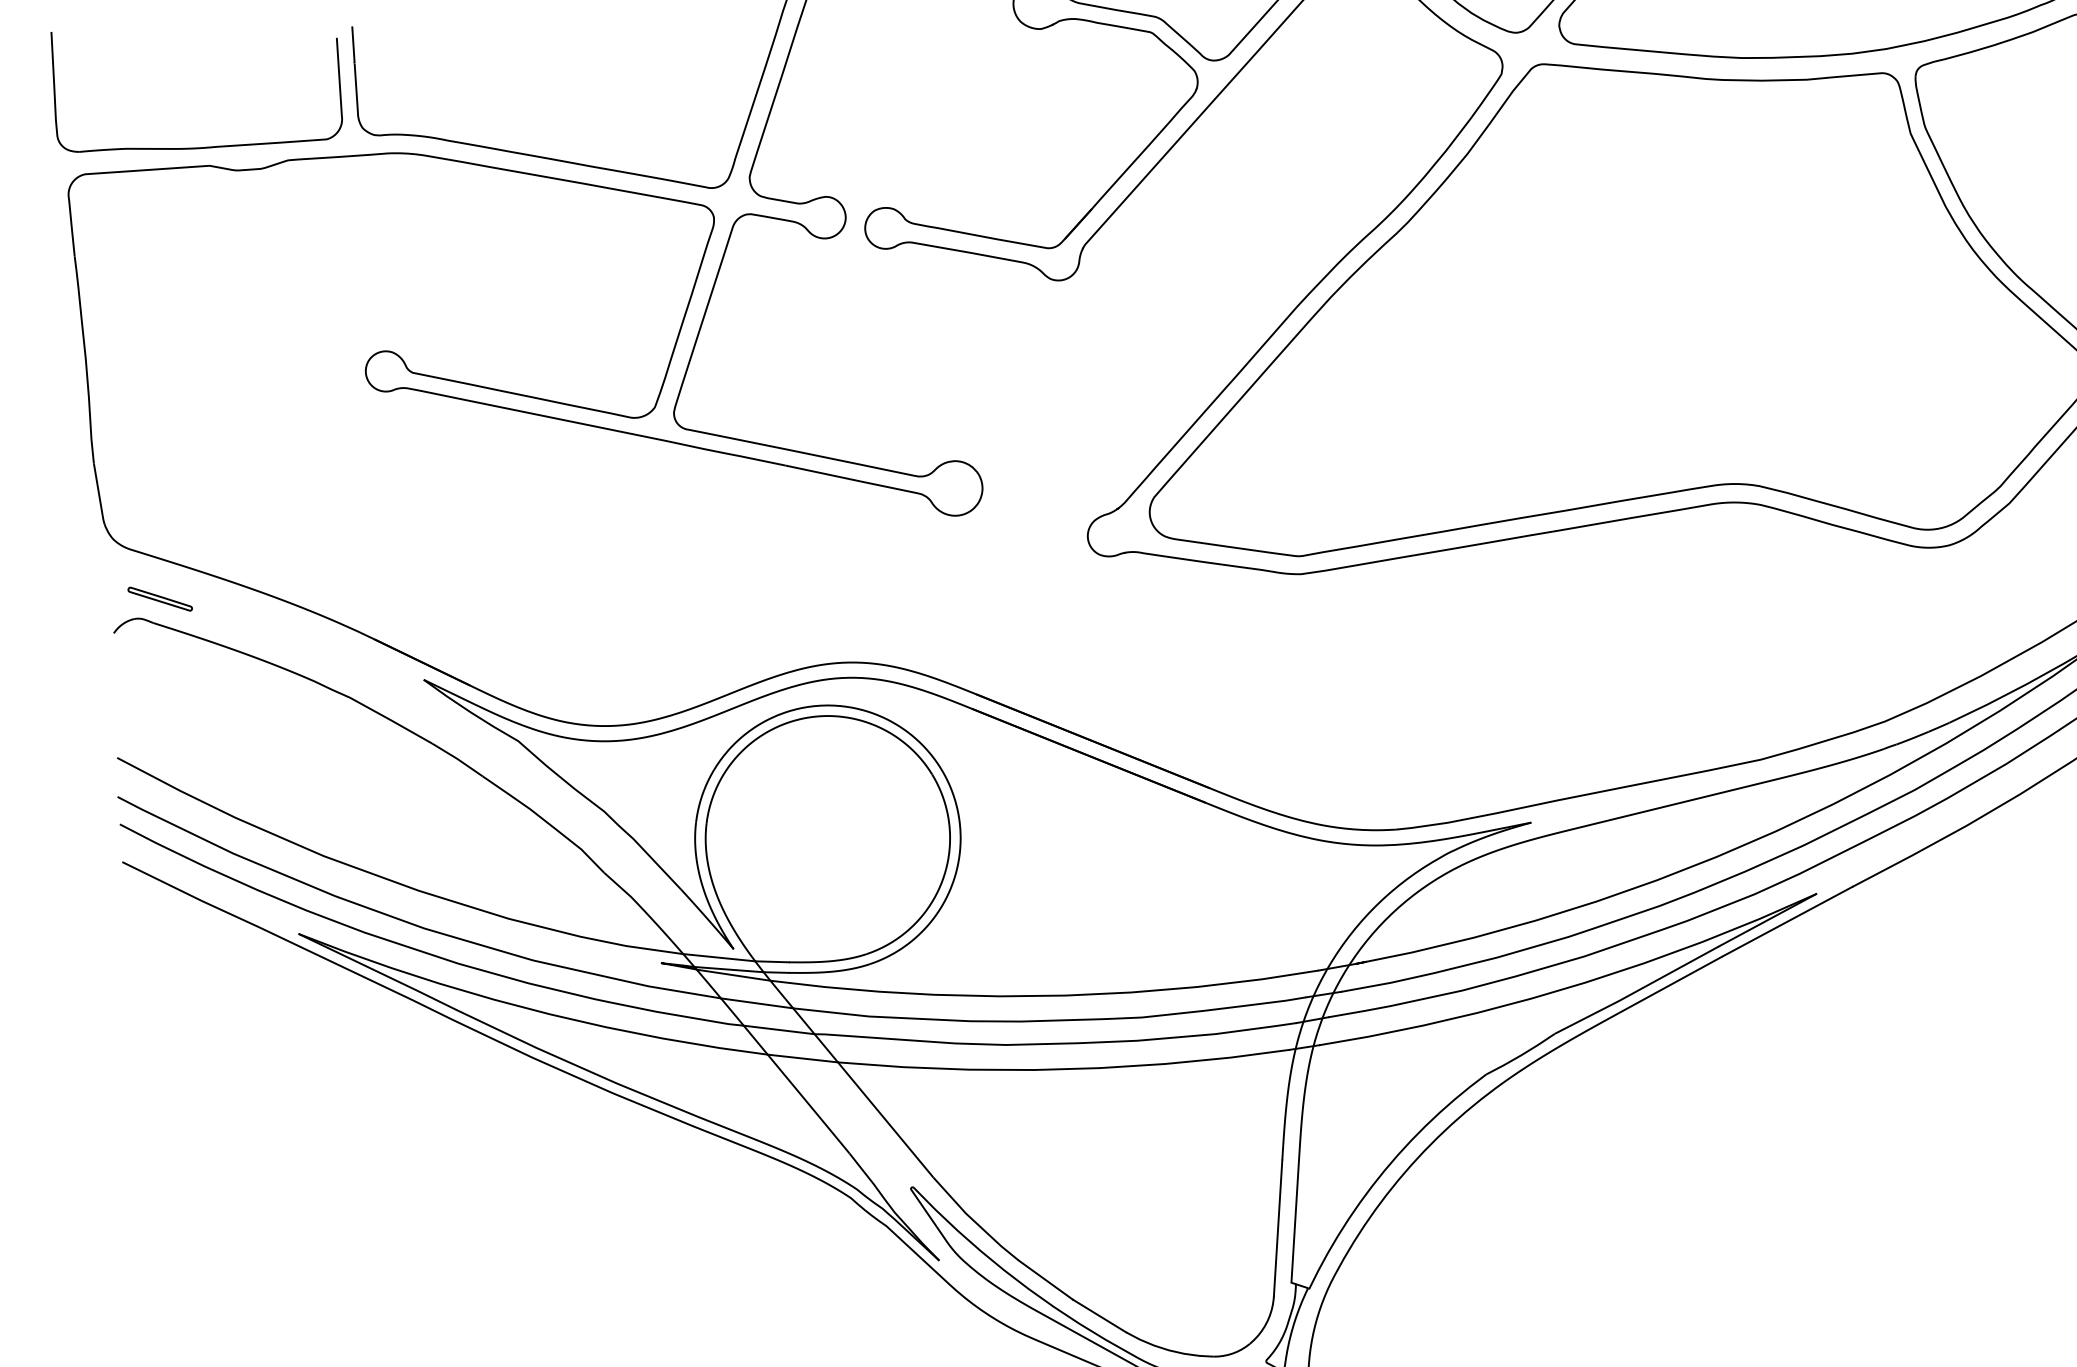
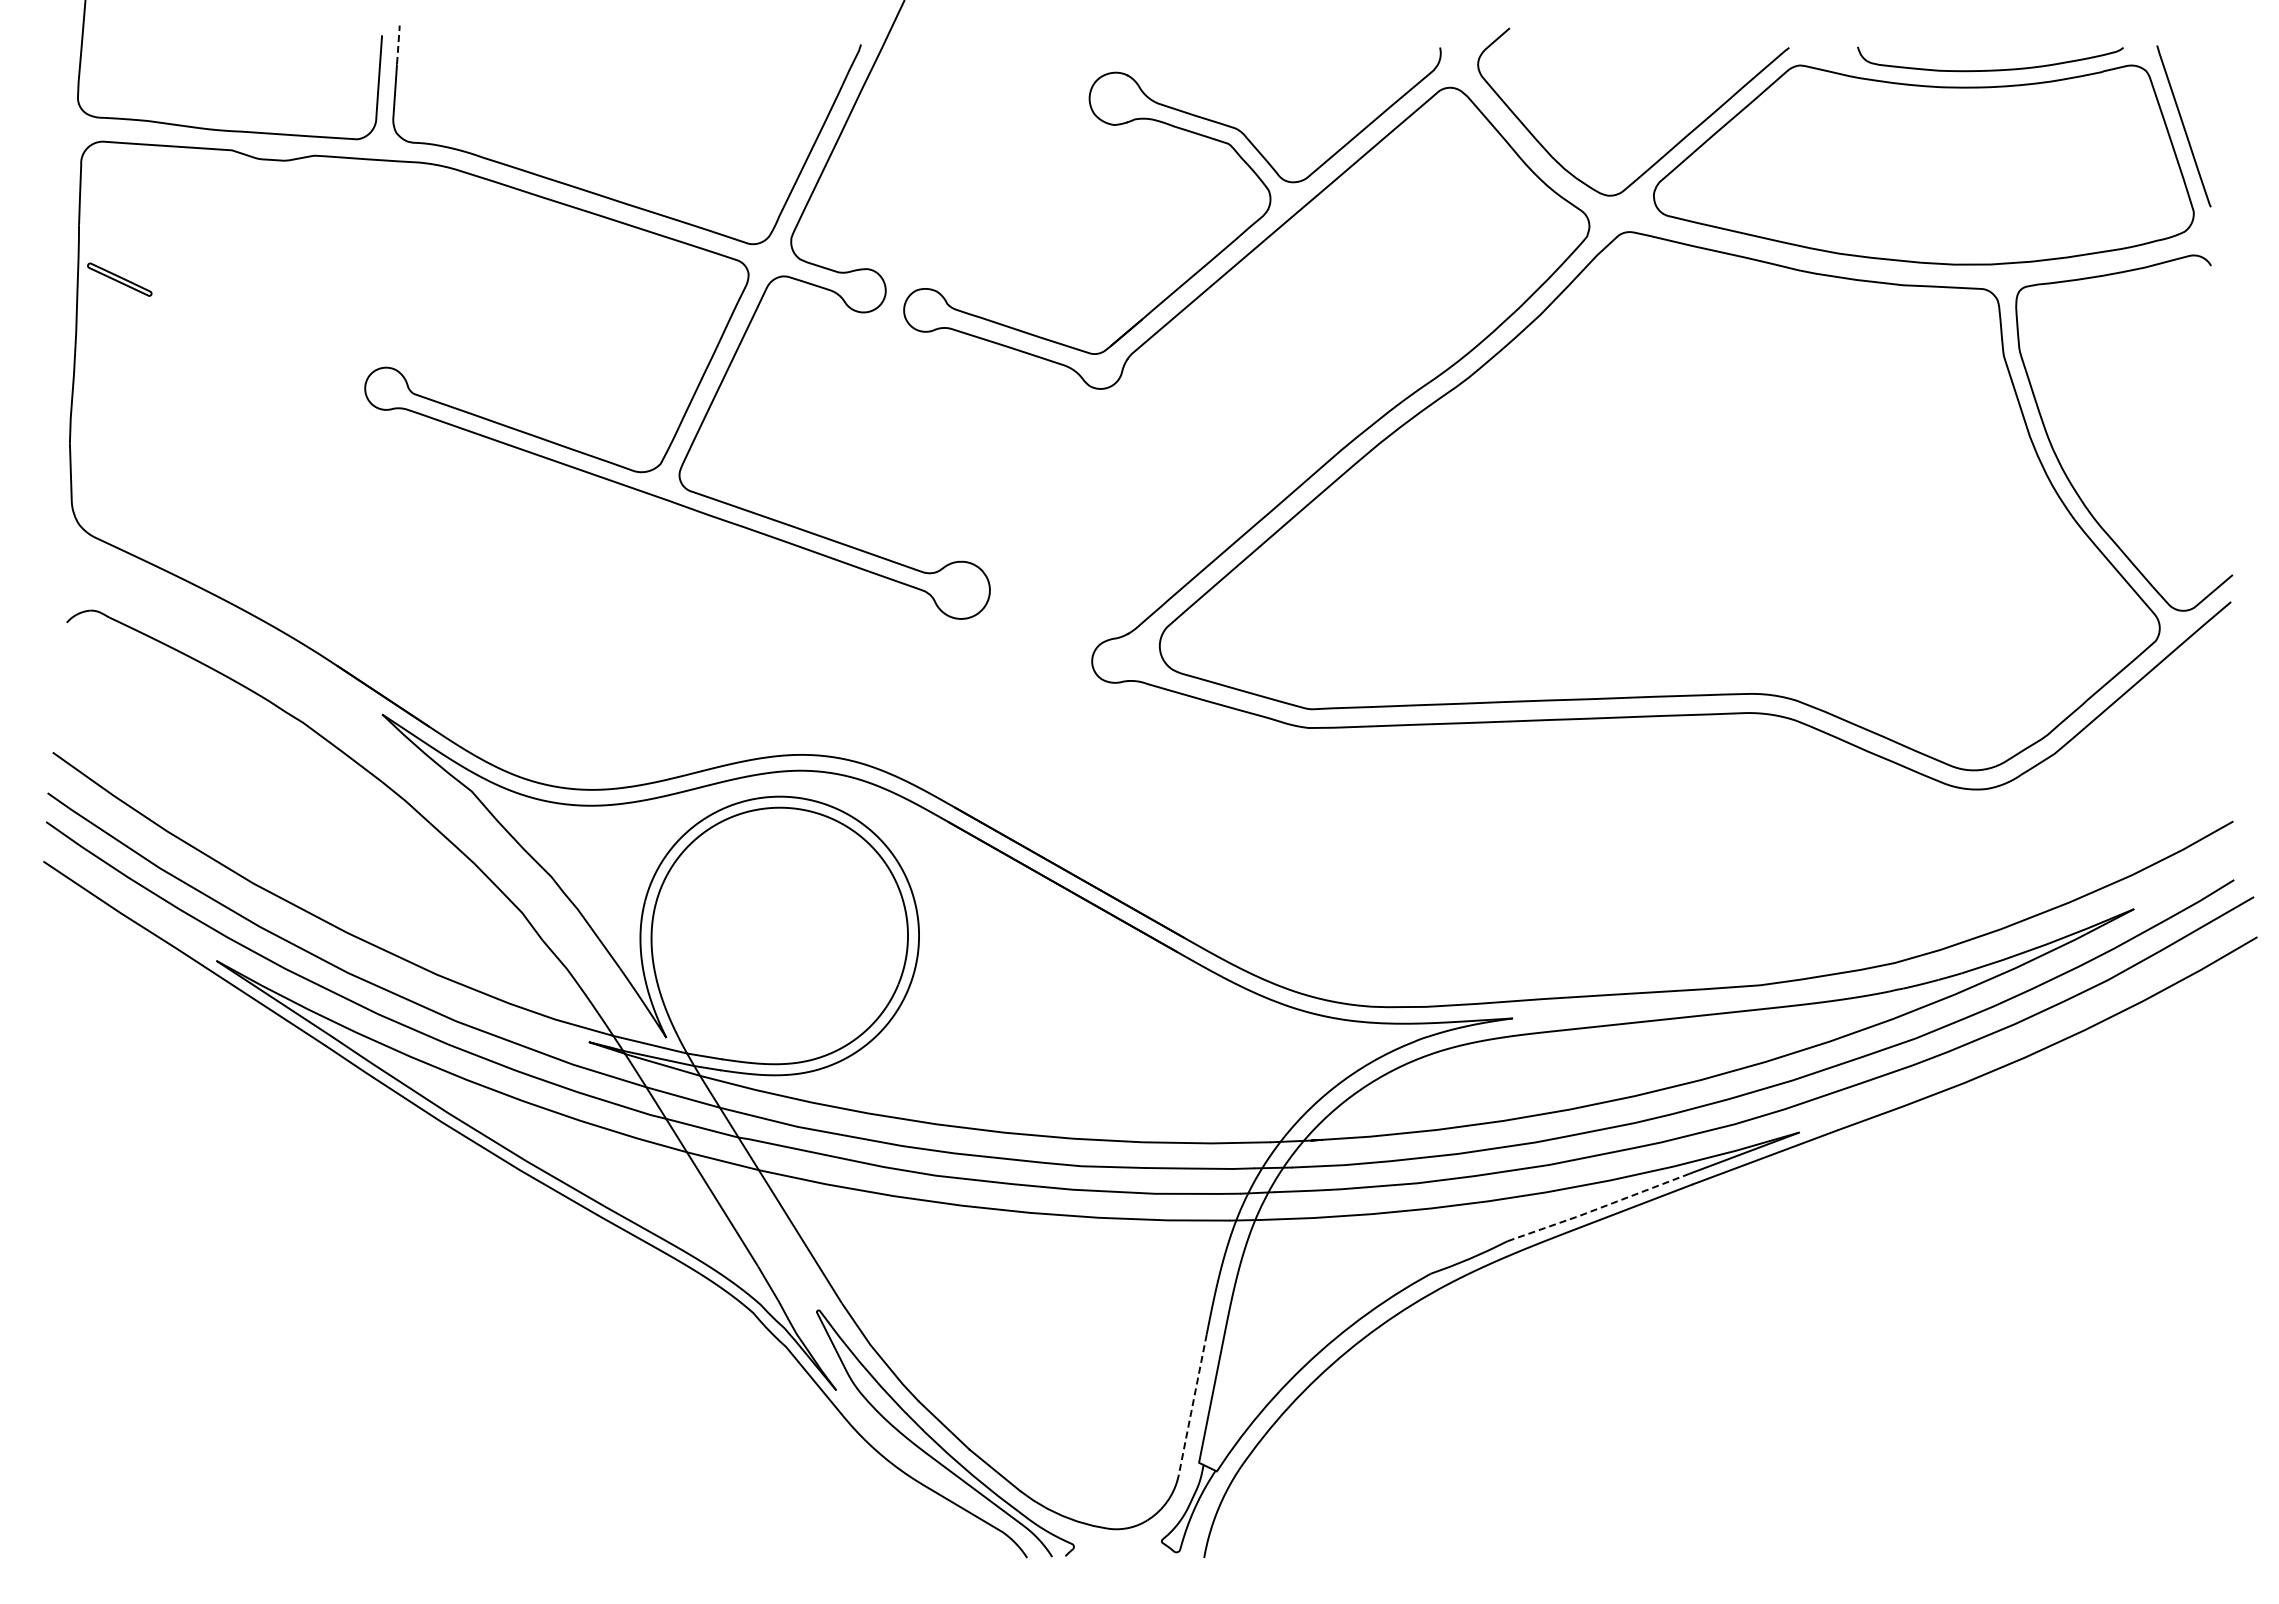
line: (353, 44) -> (398, 44), solid -> dashed
part: (159, 599) -> (119, 279), moved
line: (1637, 991) -> (1599, 1208), solid -> dashed
line: (1277, 1228) -> (1192, 1404), solid -> dashed

